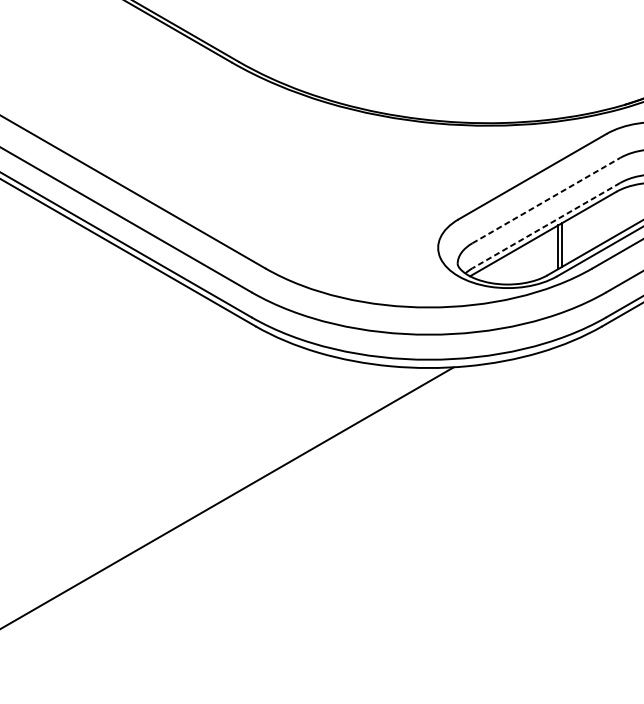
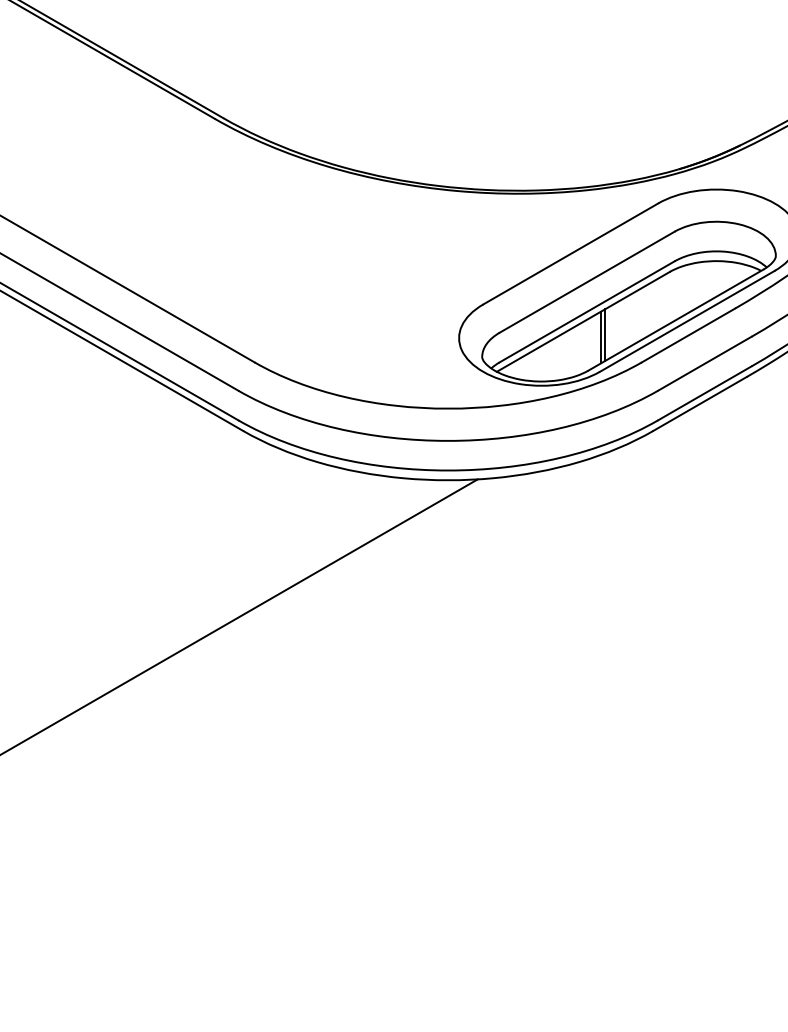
line: (546, 200) -> (587, 282), dashed -> solid
line: (546, 225) -> (587, 311), dashed -> solid

